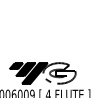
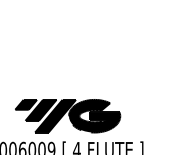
fill: (59, 73) -> (94, 116), added

